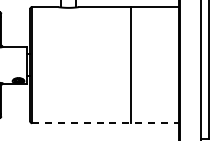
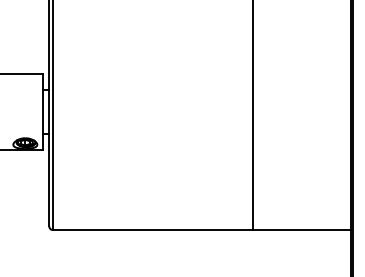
line: (106, 123) -> (203, 230), dashed -> solid

